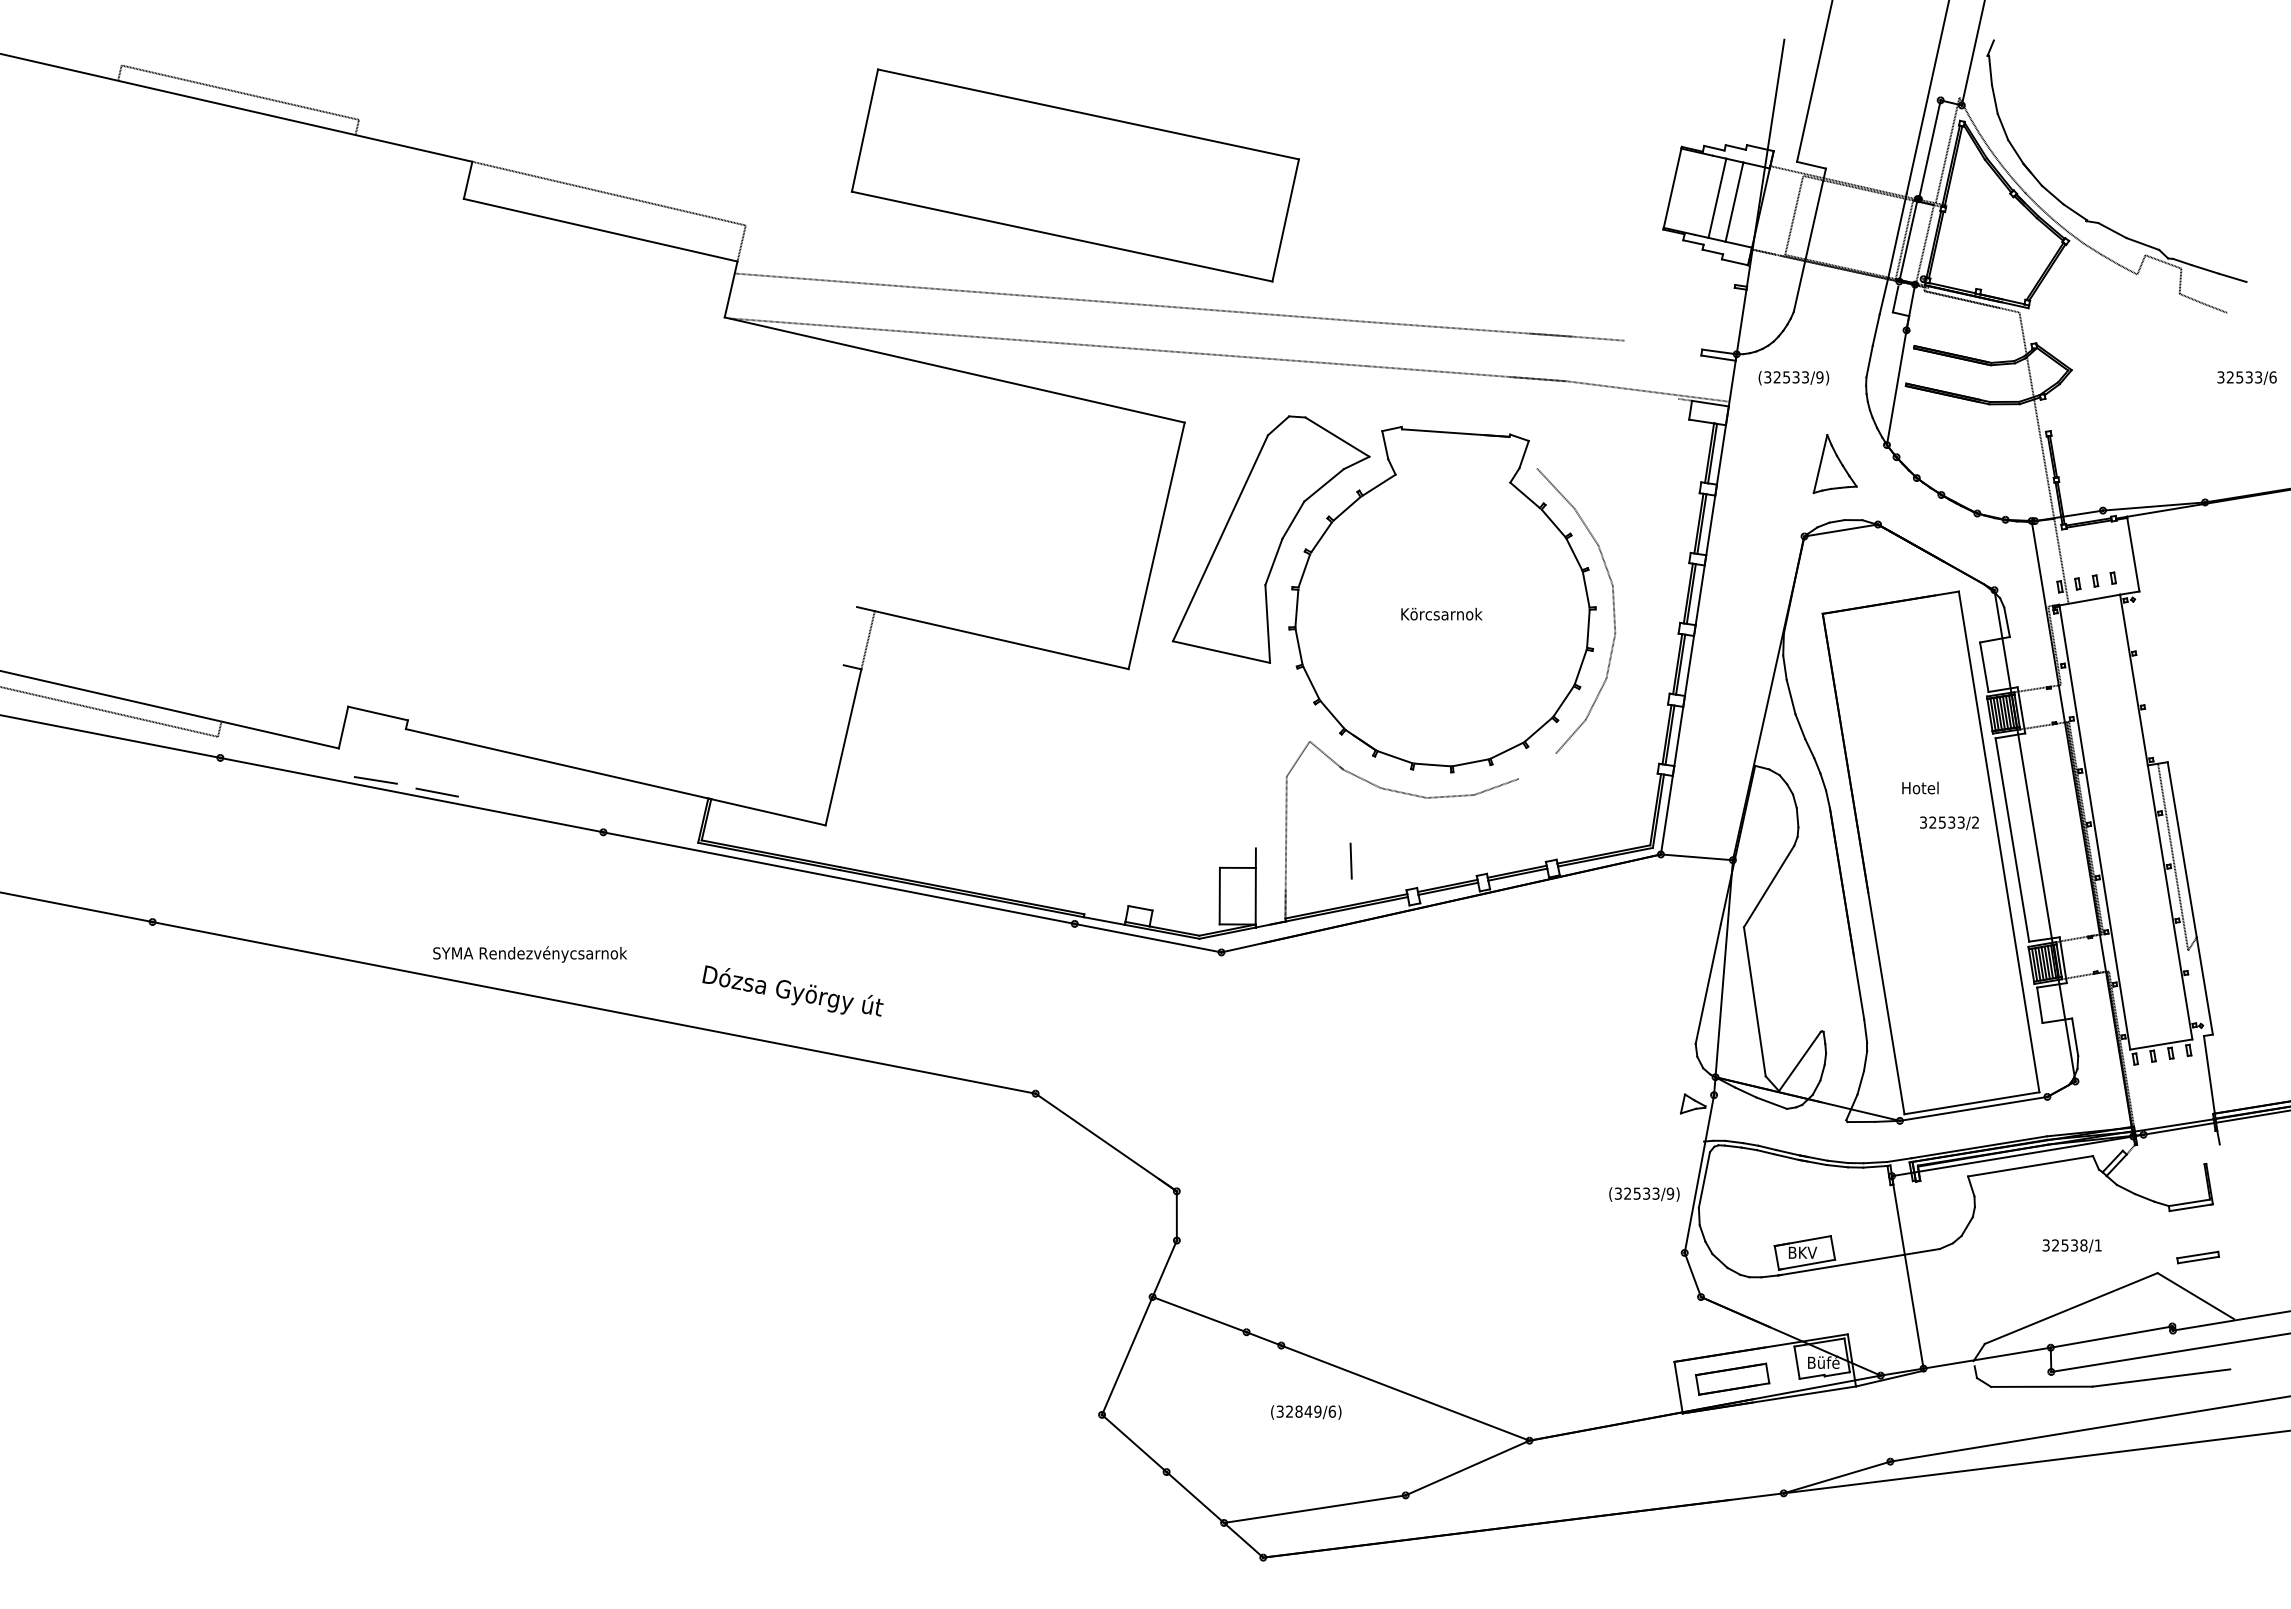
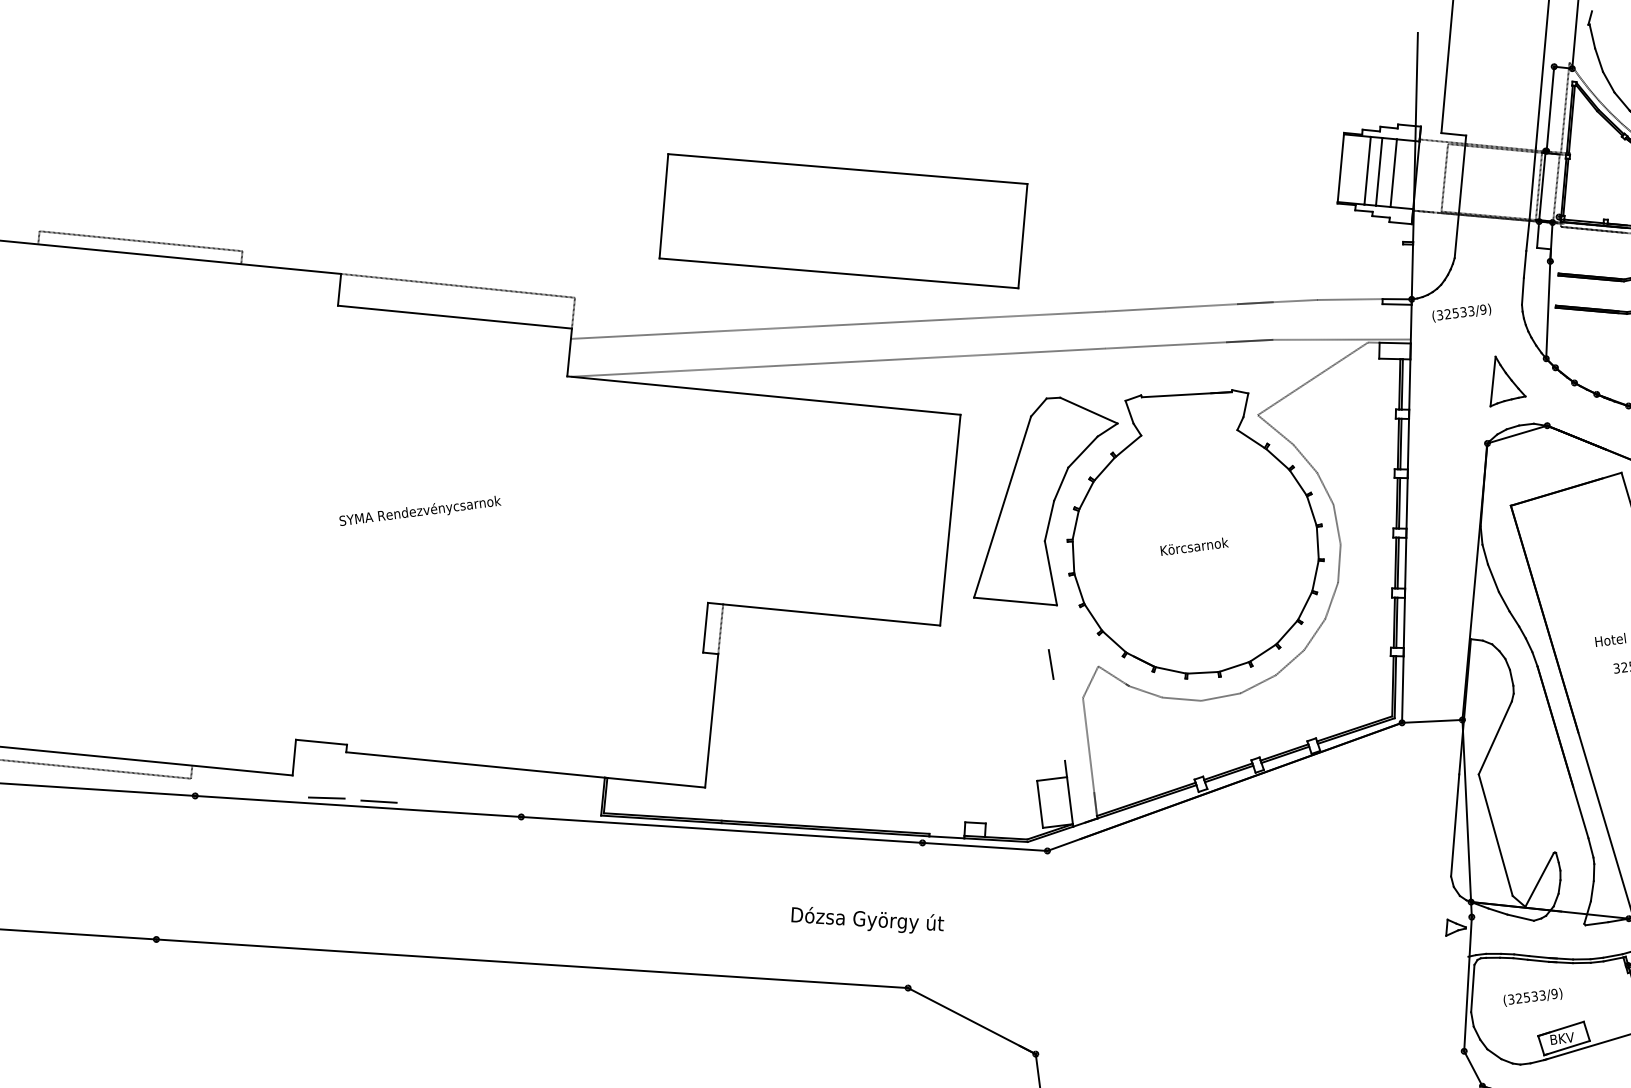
line: (1703, 194) -> (1367, 170), added
line: (1663, 344) -> (1349, 298), added
line: (1607, 433) -> (1312, 378), added
line: (850, 636) -> (705, 628), added
line: (1536, 765) -> (1289, 662), added
line: (1350, 860) -> (1050, 664), moved
text: (529, 954) -> (419, 511), moved
text: (792, 990) -> (867, 918), moved
text: (1644, 1194) -> (1533, 997), moved

